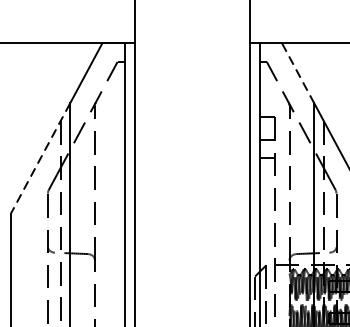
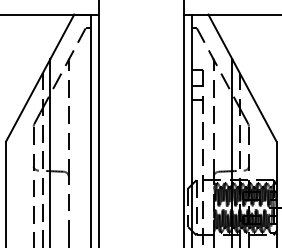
line: (298, 74) -> (220, 37), dashed -> solid
line: (40, 158) -> (28, 100), dashed -> solid

